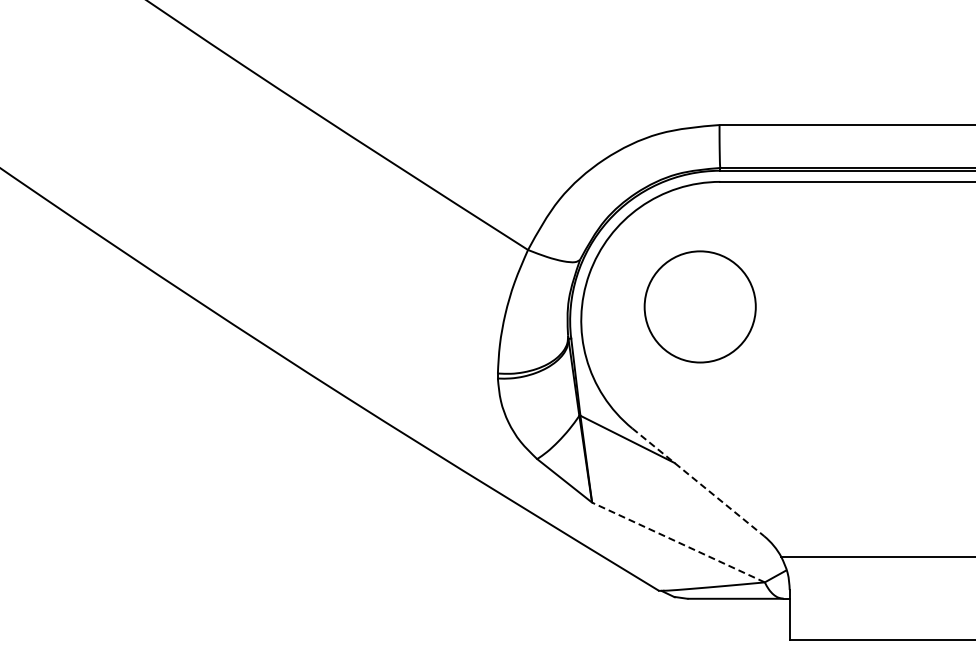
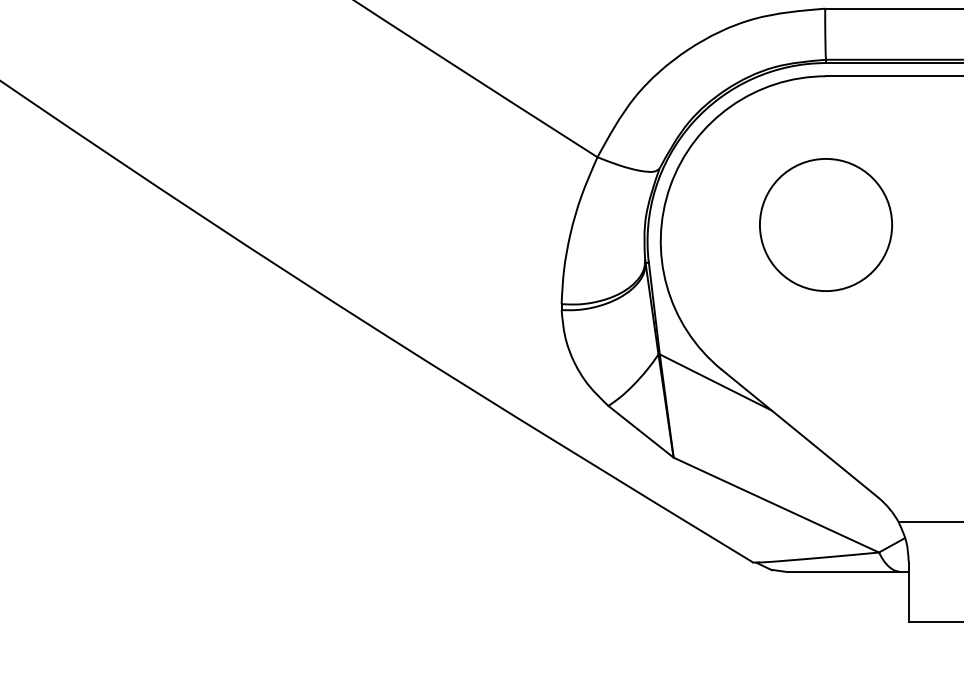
circle: (699, 306) -> (825, 224), moved
line: (698, 482) -> (800, 433), dashed -> solid
line: (678, 542) -> (776, 505), dashed -> solid

